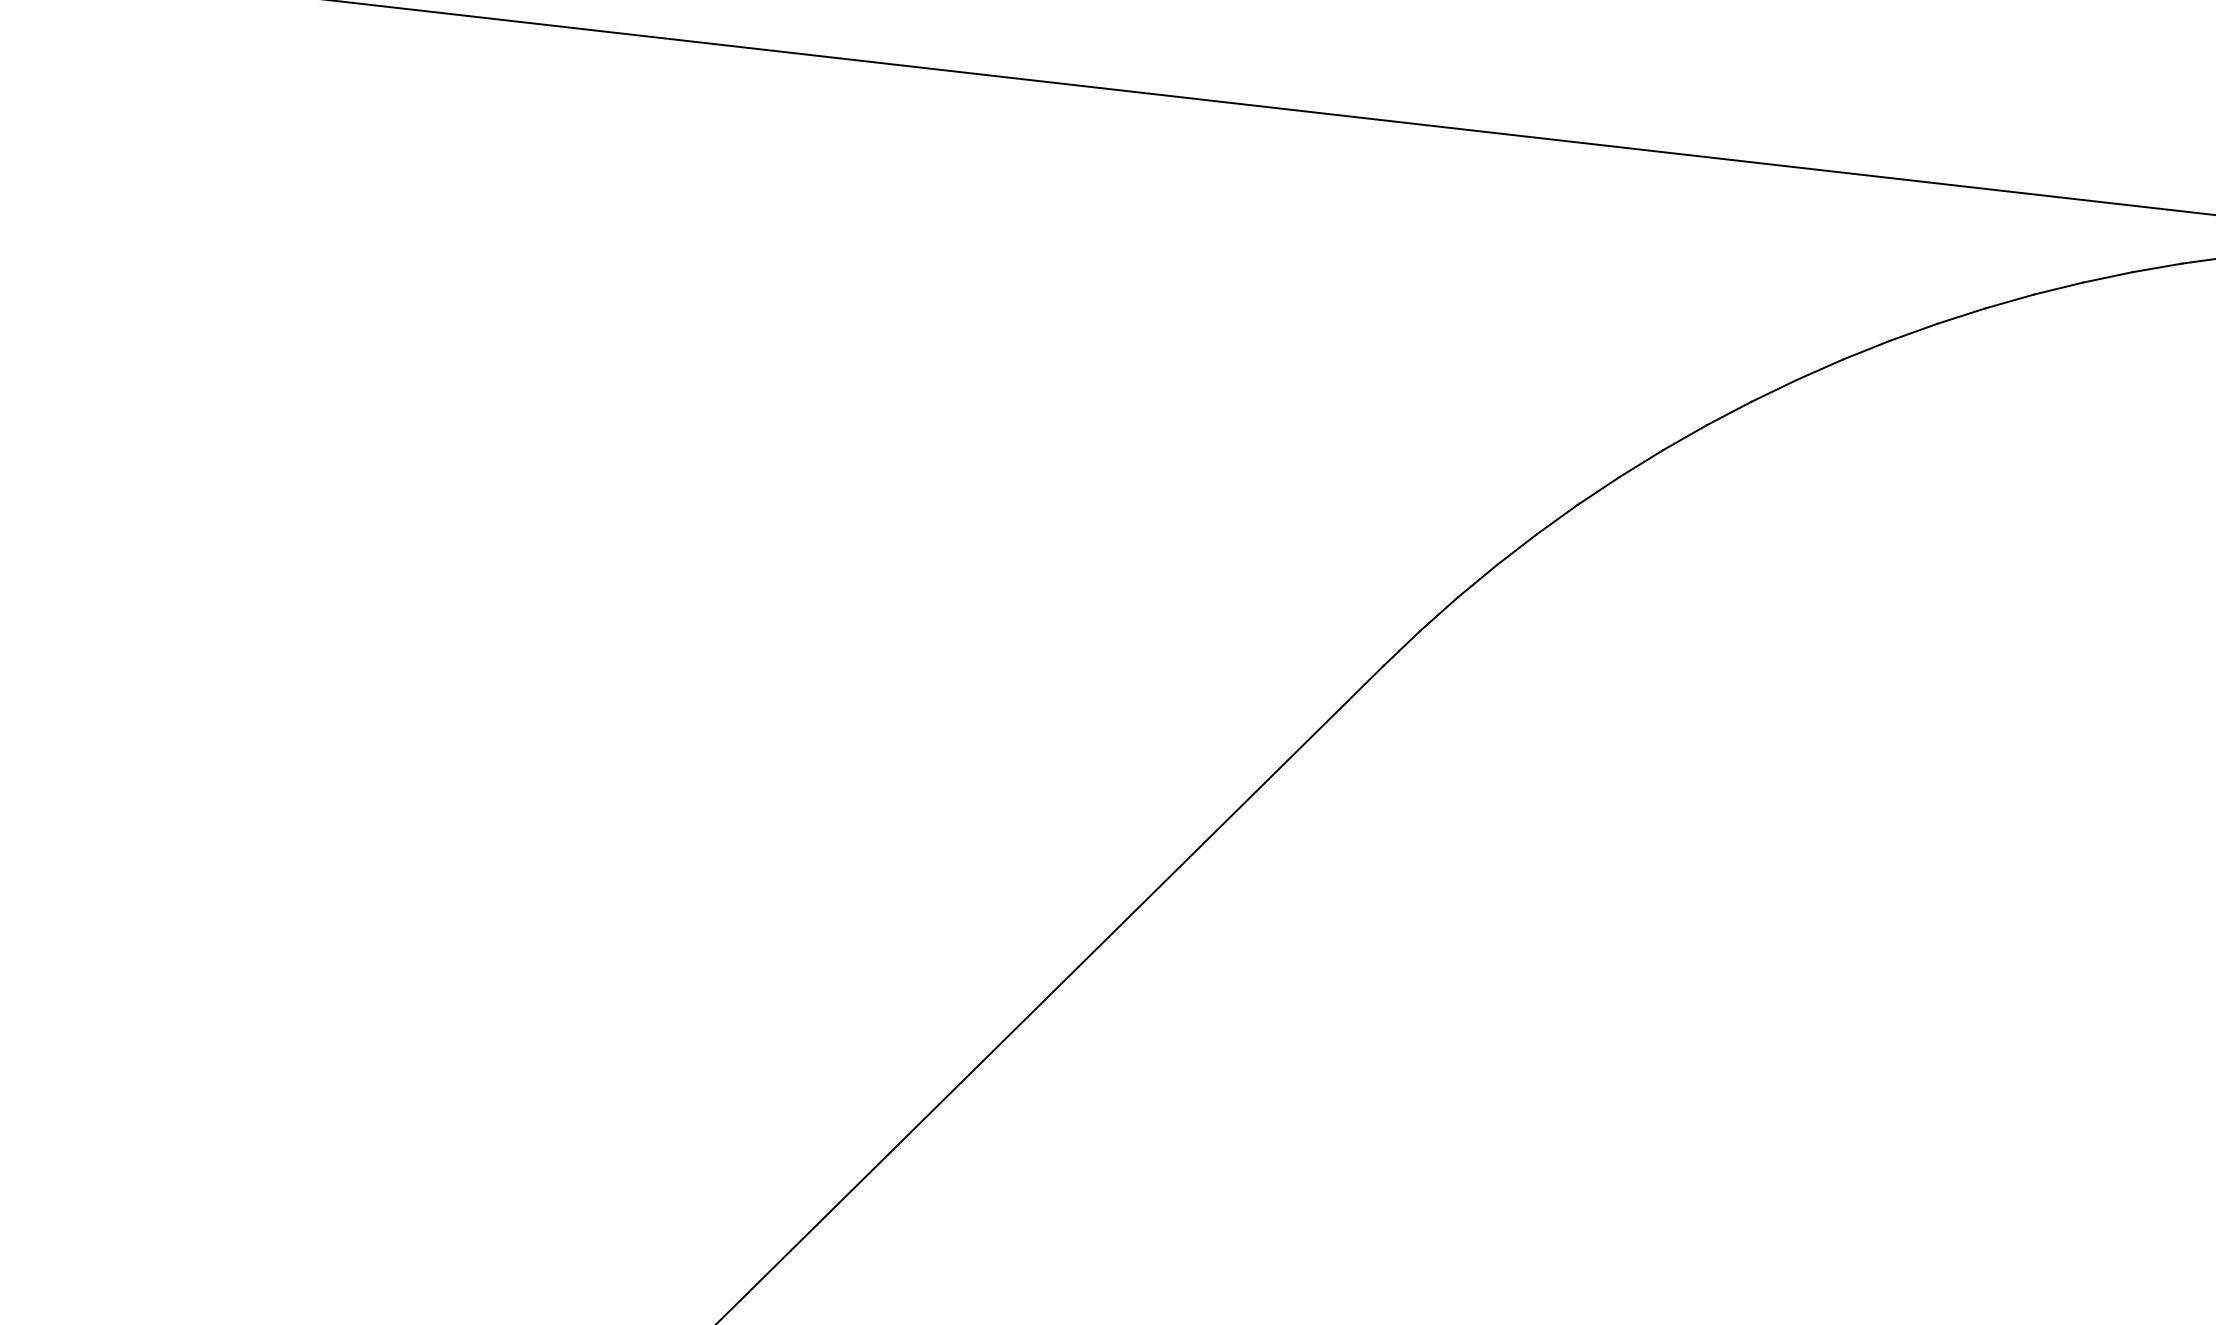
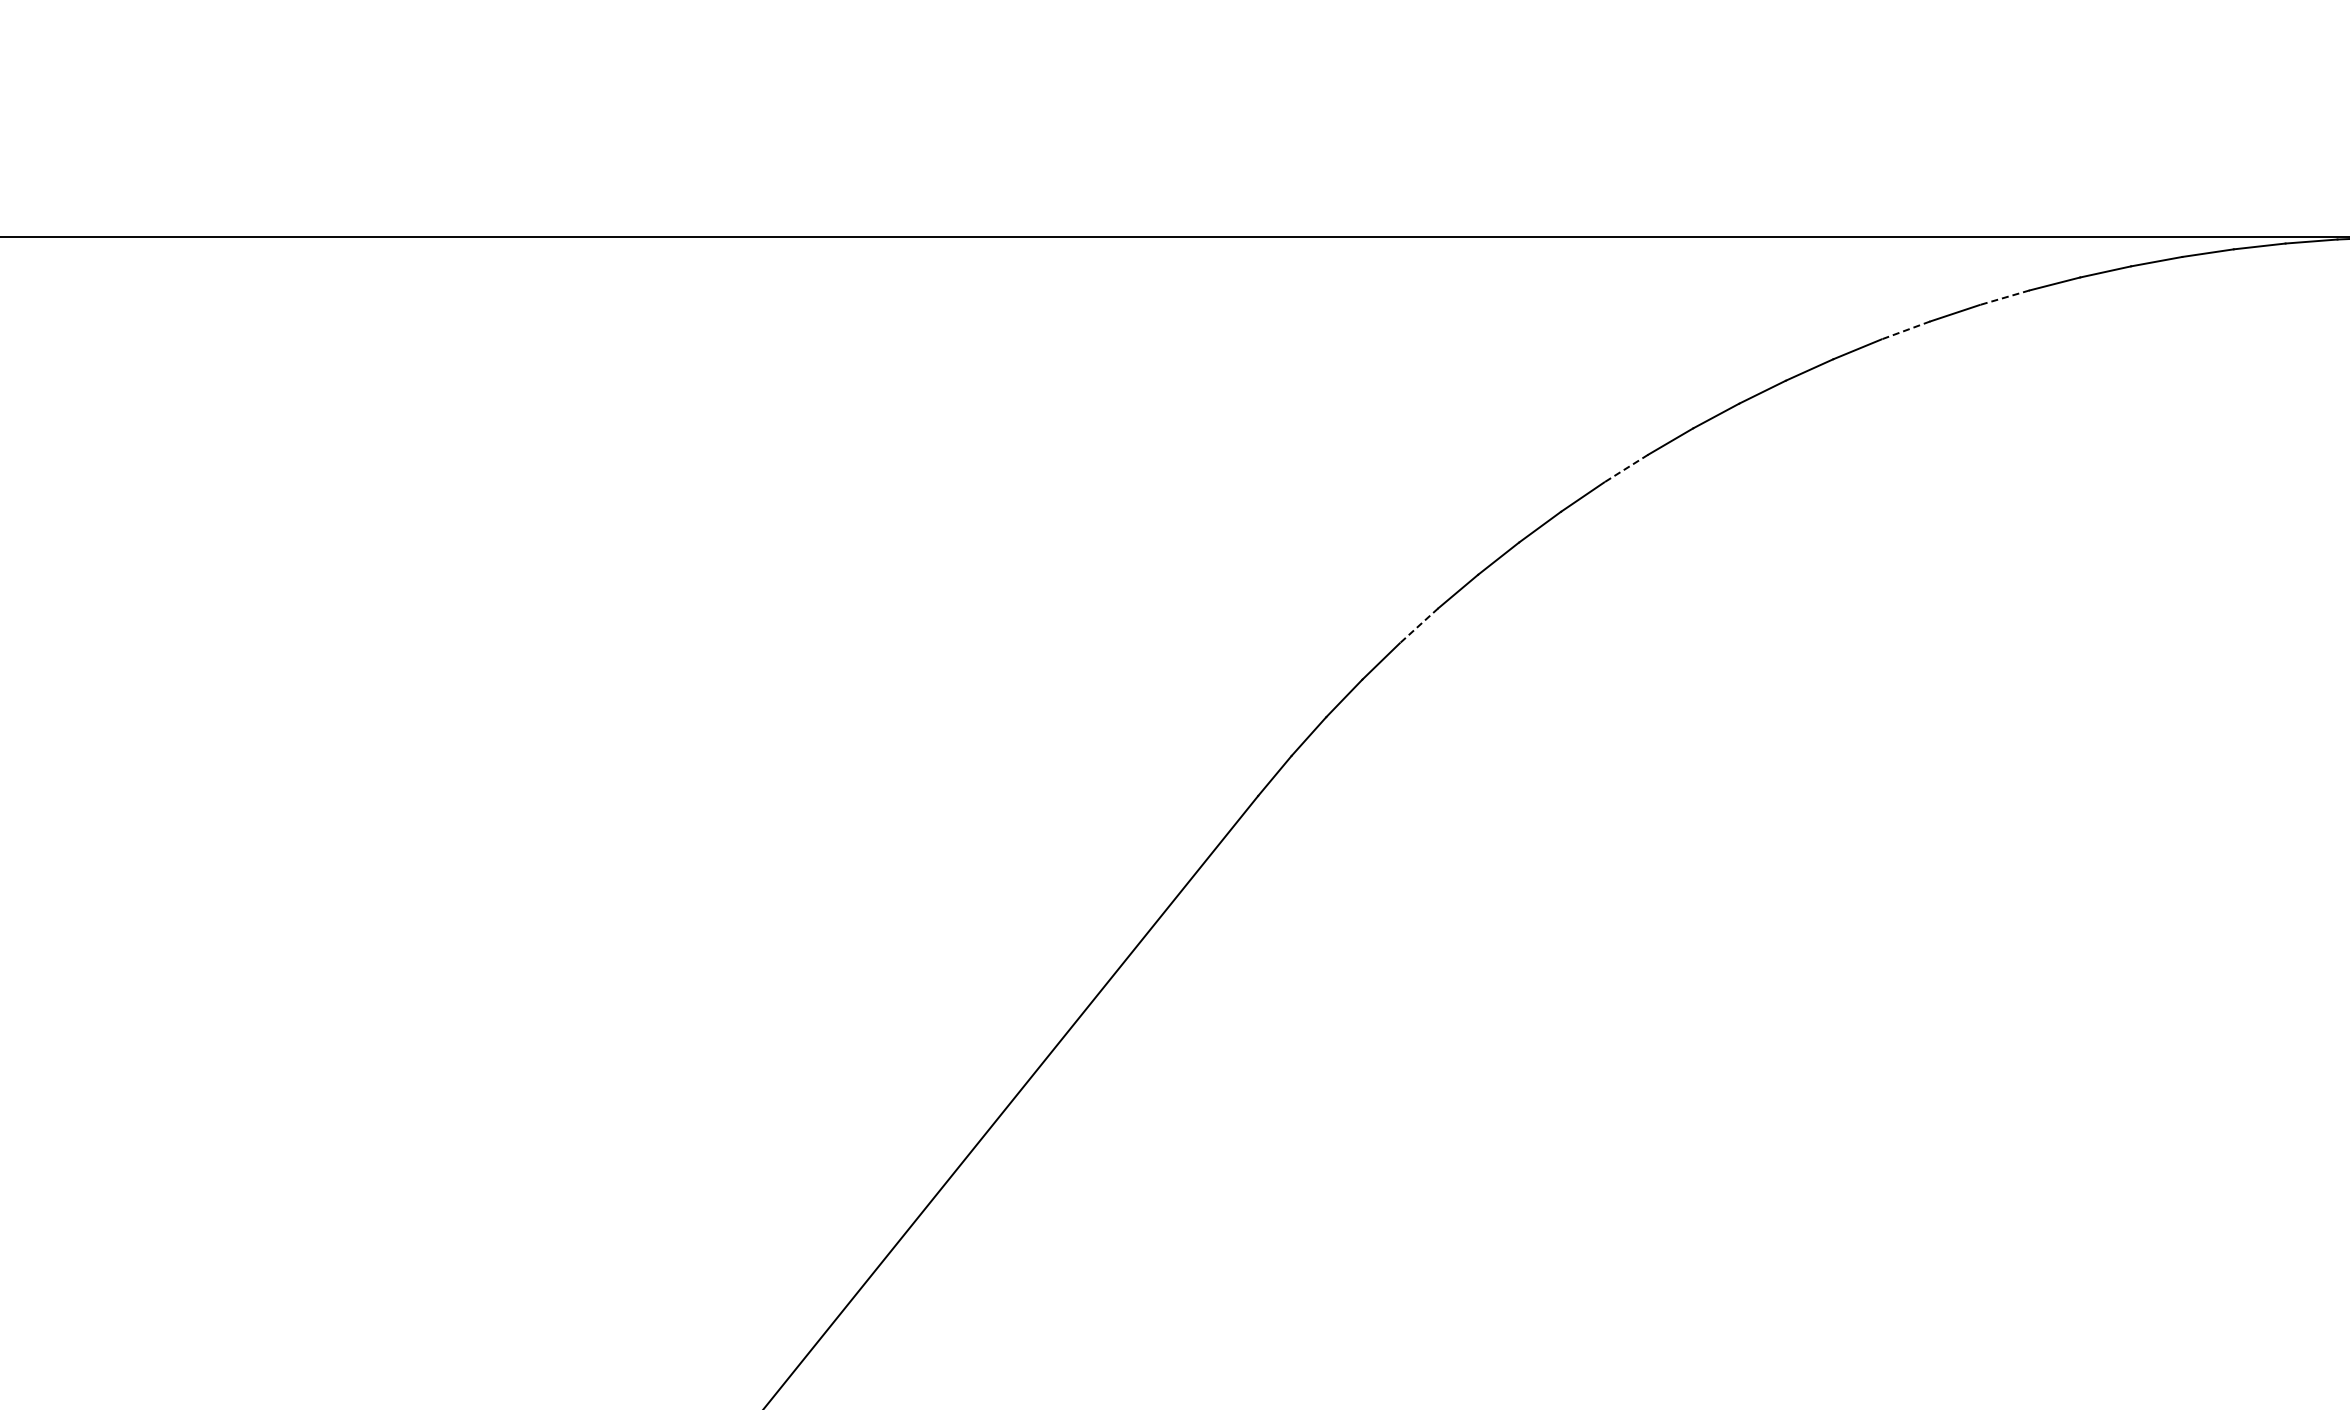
line: (2157, 267) -> (2004, 297), solid -> dashed
line: (2058, 288) -> (1905, 330), solid -> dashed
line: (1773, 390) -> (1625, 468), solid -> dashed
line: (1556, 520) -> (1418, 626), solid -> dashed

